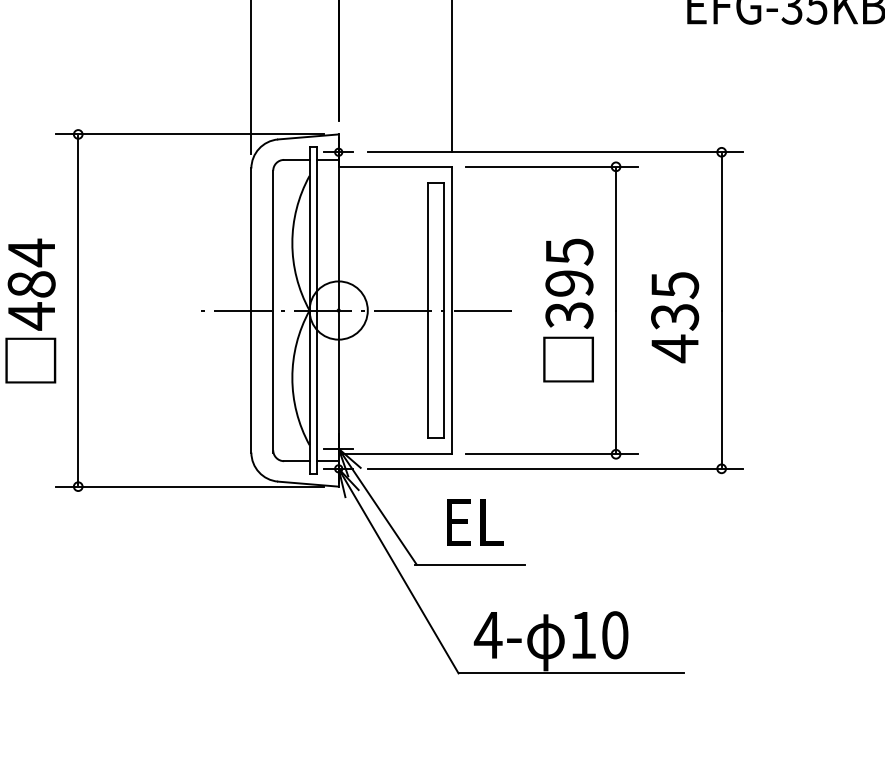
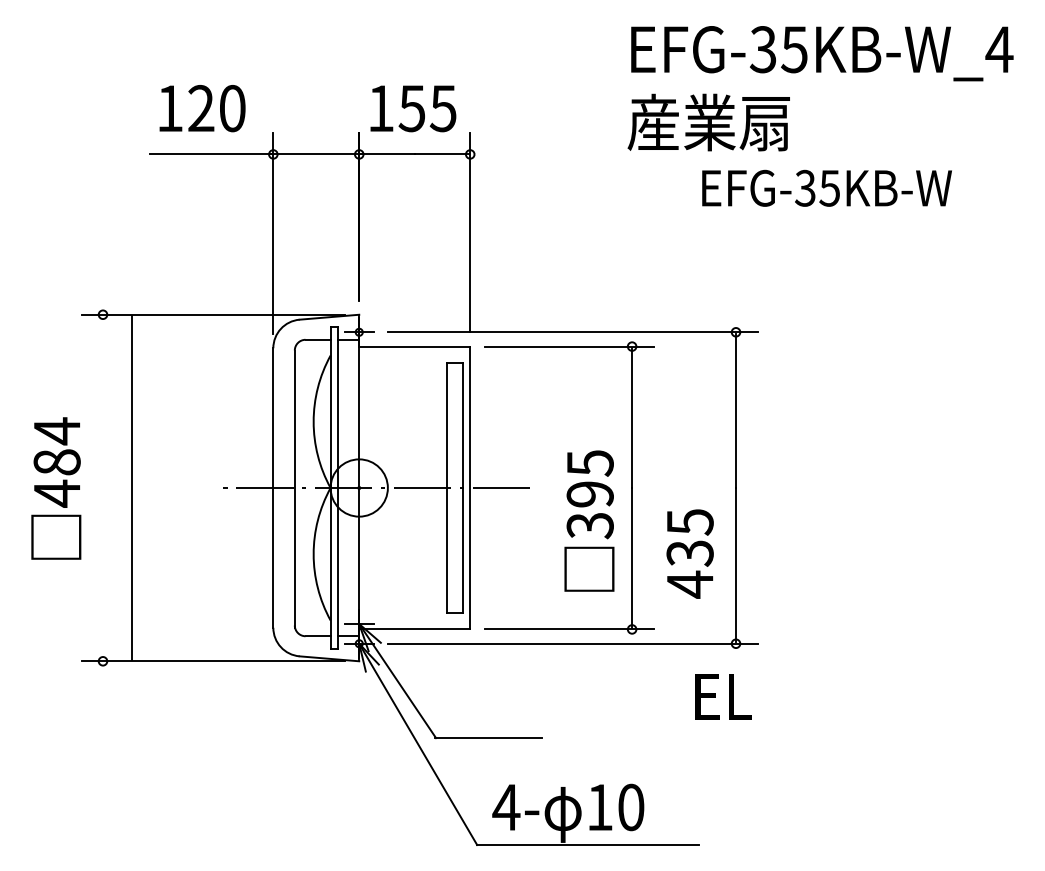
line: (78, 310) -> (132, 487), moved
text: (568, 310) -> (589, 520), moved
text: (674, 317) -> (689, 553), moved
text: (475, 522) -> (723, 696), moved

